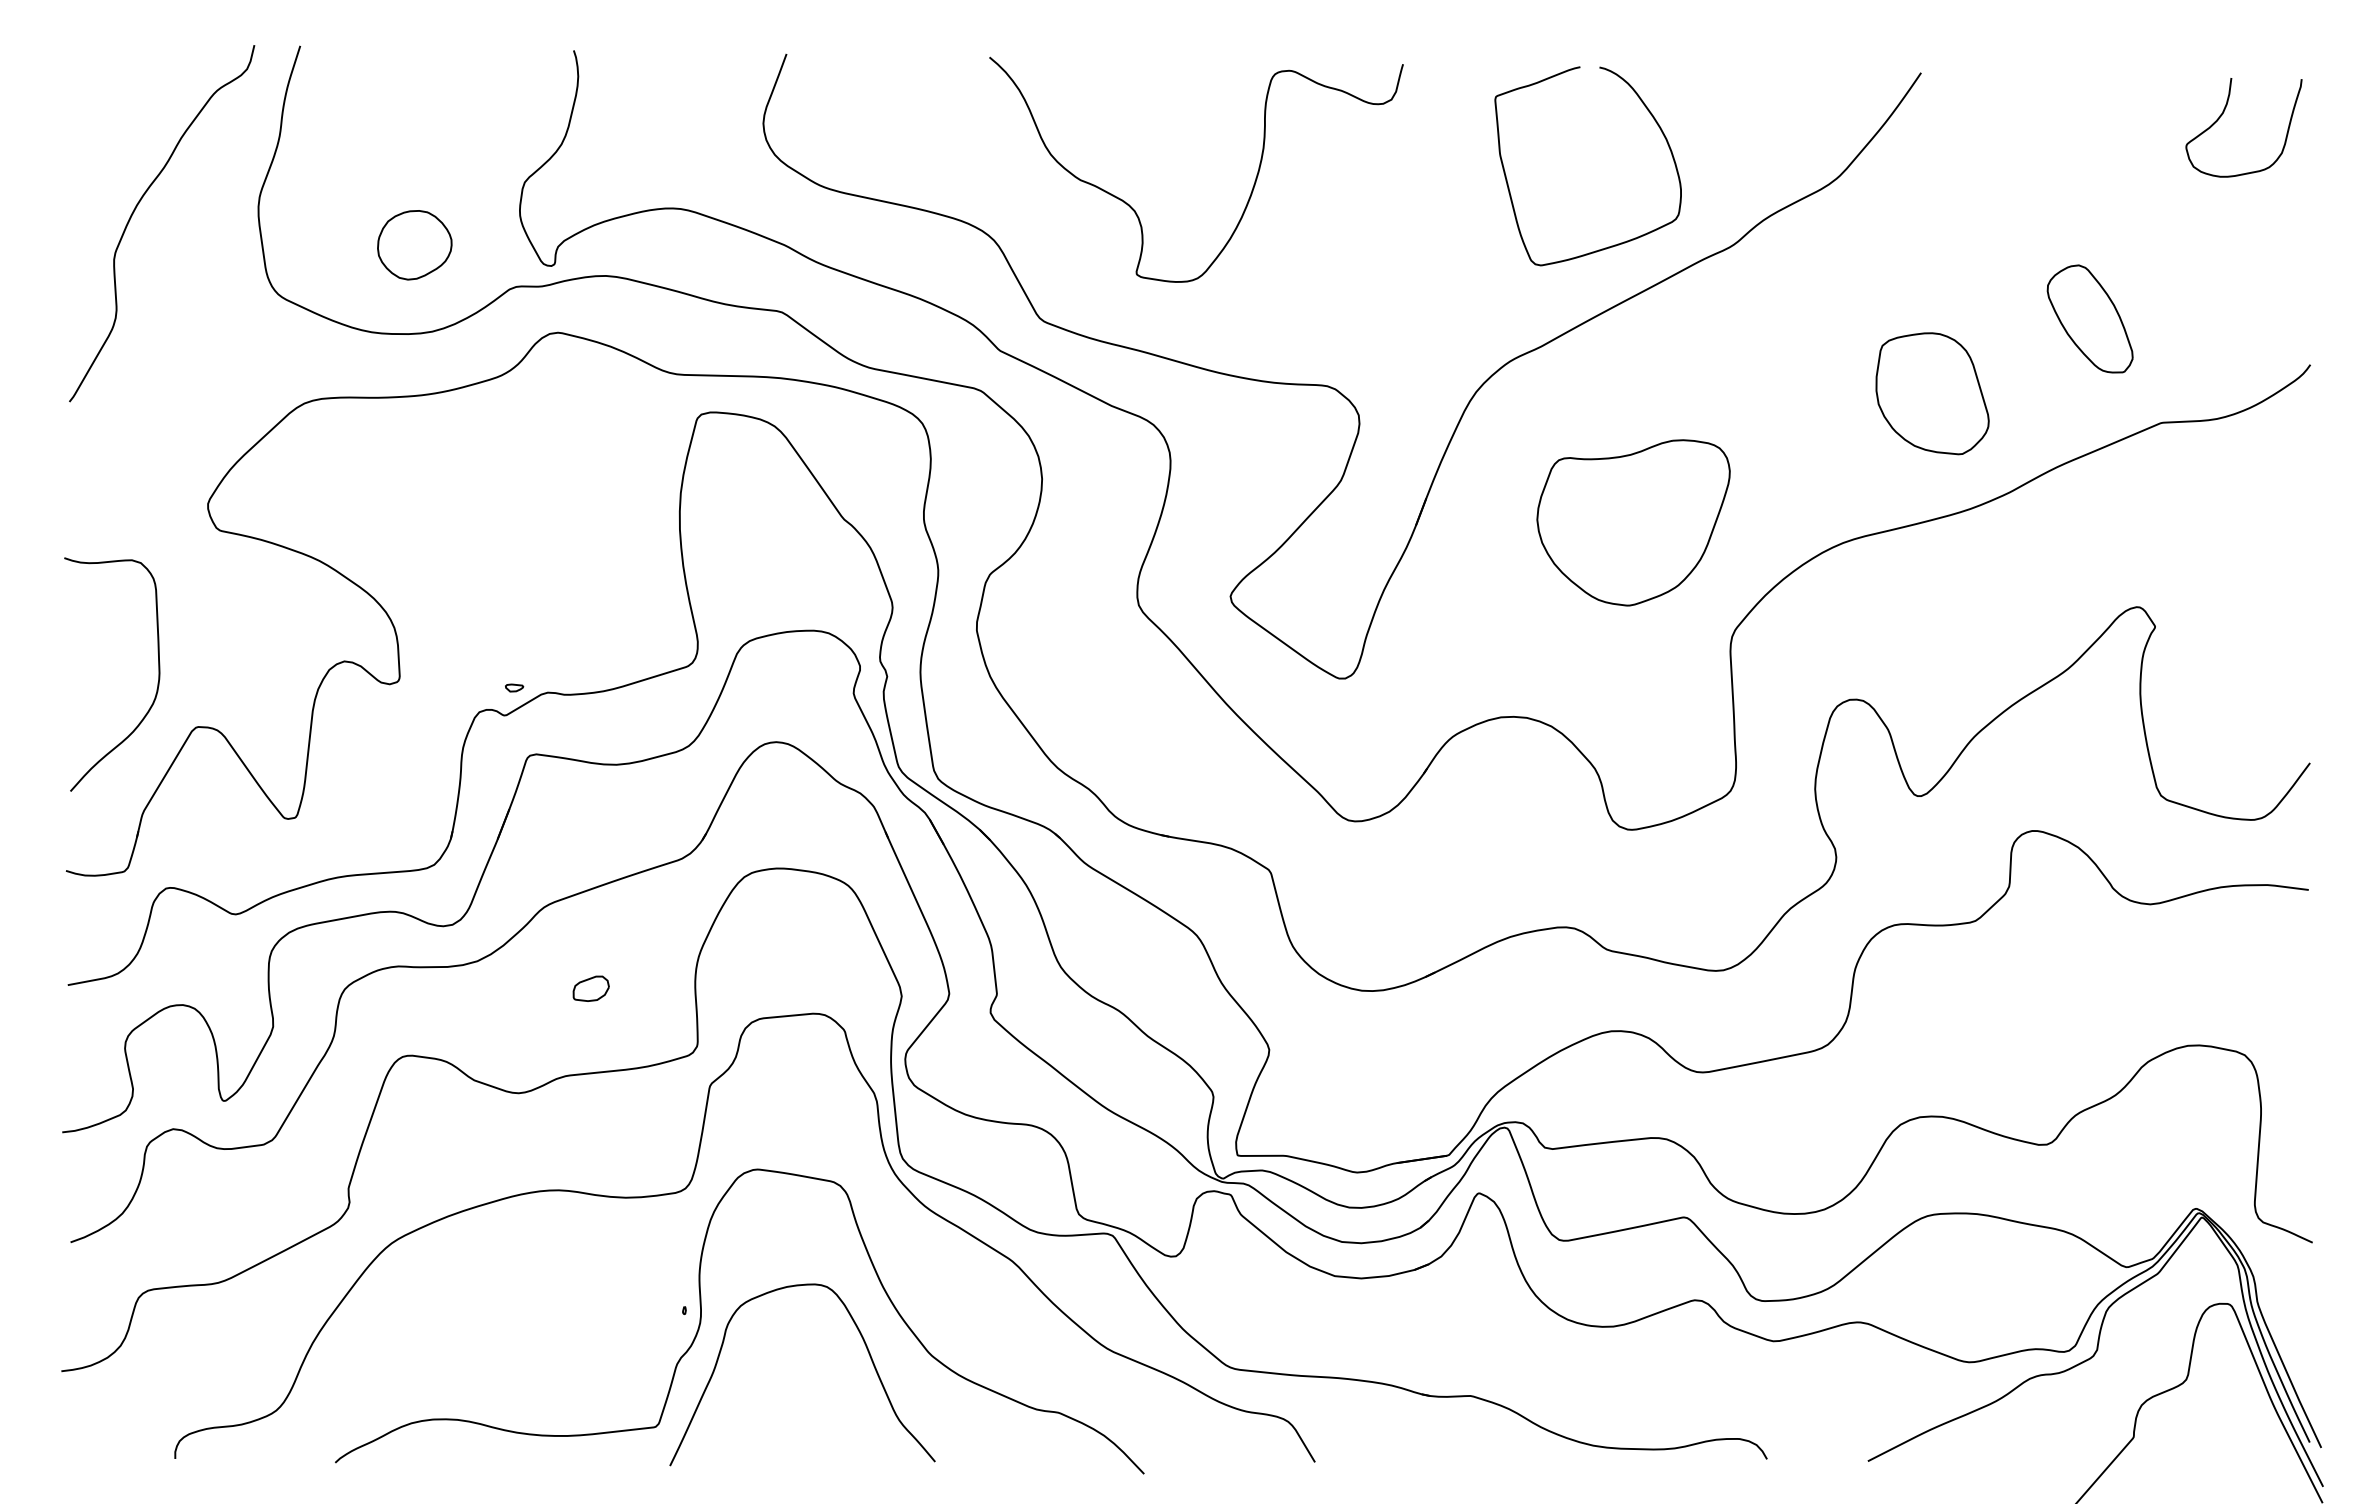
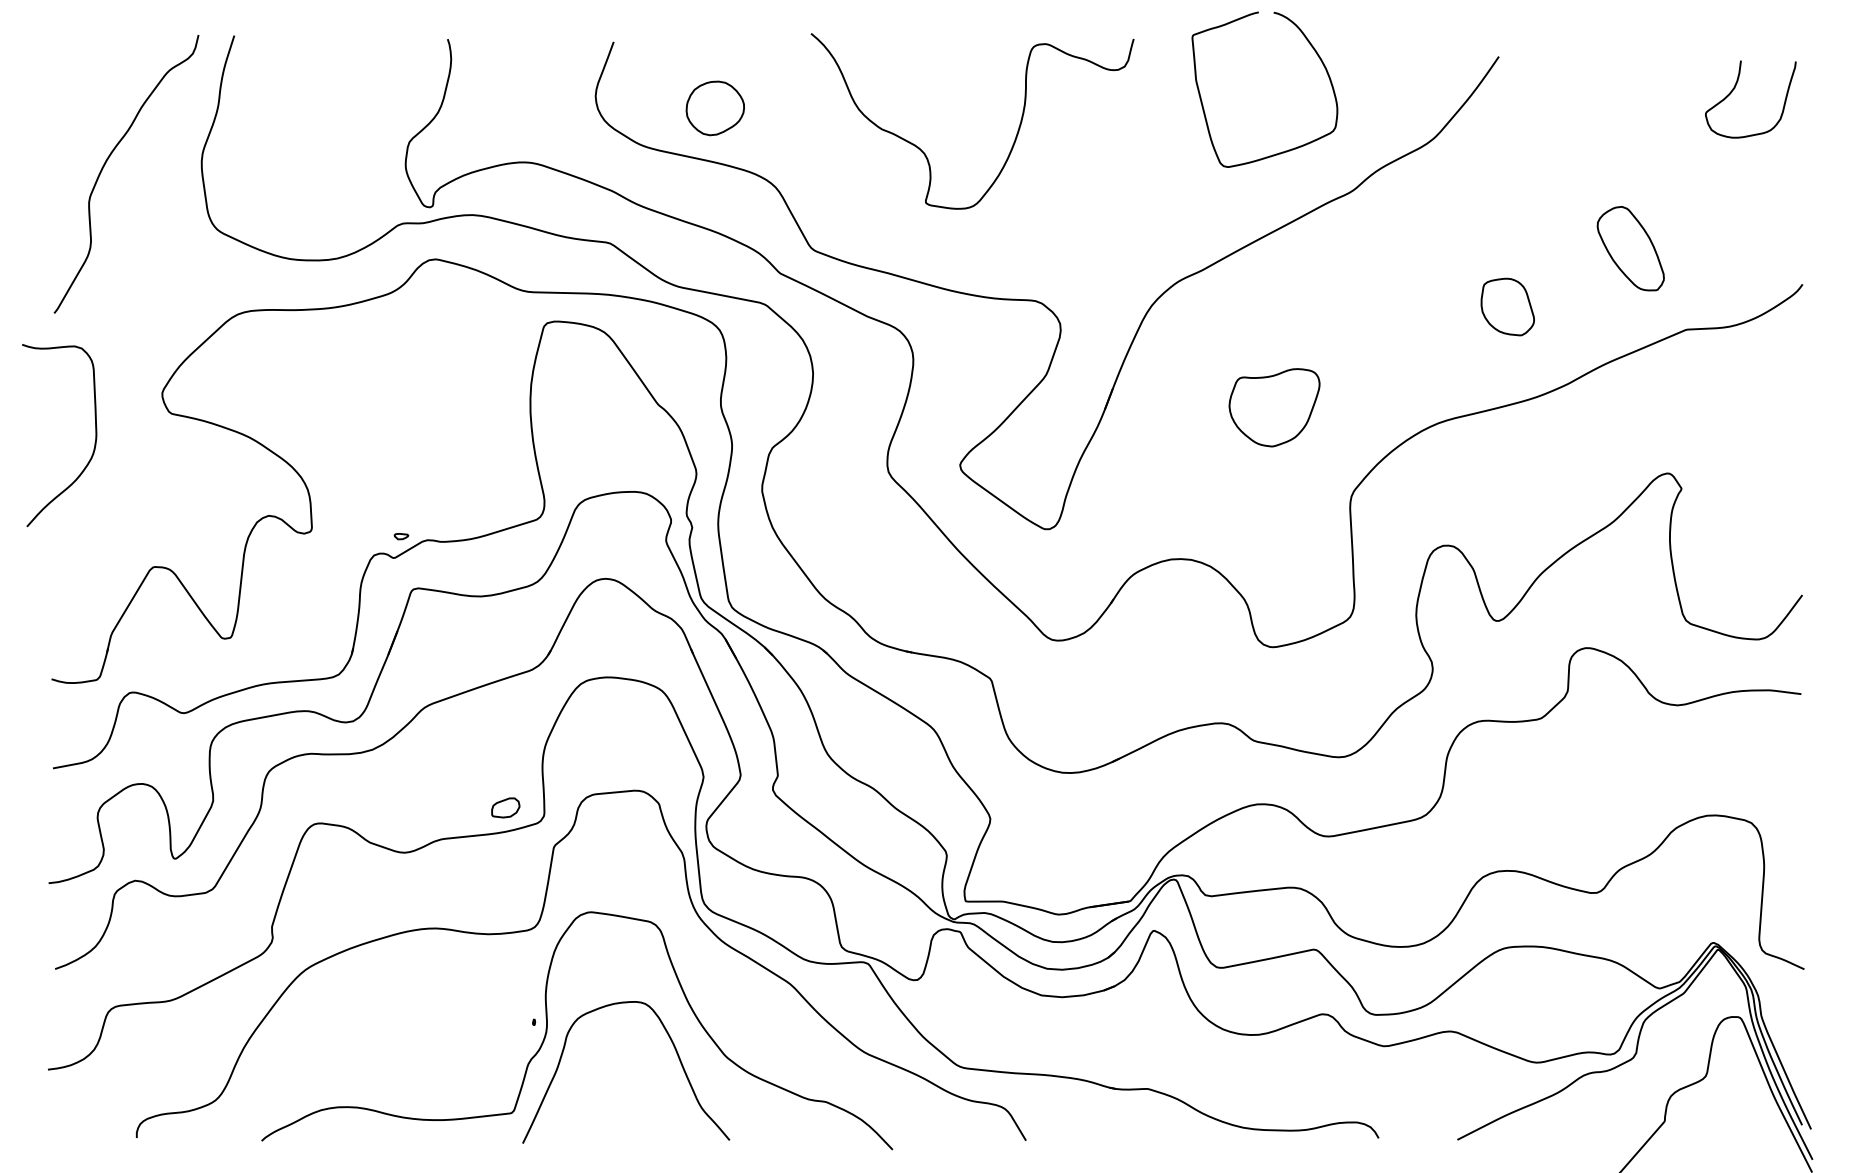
curve: (1252, 187) -> (1016, 135), moved
curve: (1509, 187) -> (1203, 106), moved
part: (414, 245) -> (715, 108), moved
part: (1932, 393) -> (1507, 306), size x0.6
part: (1633, 522) -> (1274, 407), size x0.6
curve: (157, 682) -> (94, 441), moved
part: (590, 988) -> (505, 807), moved

